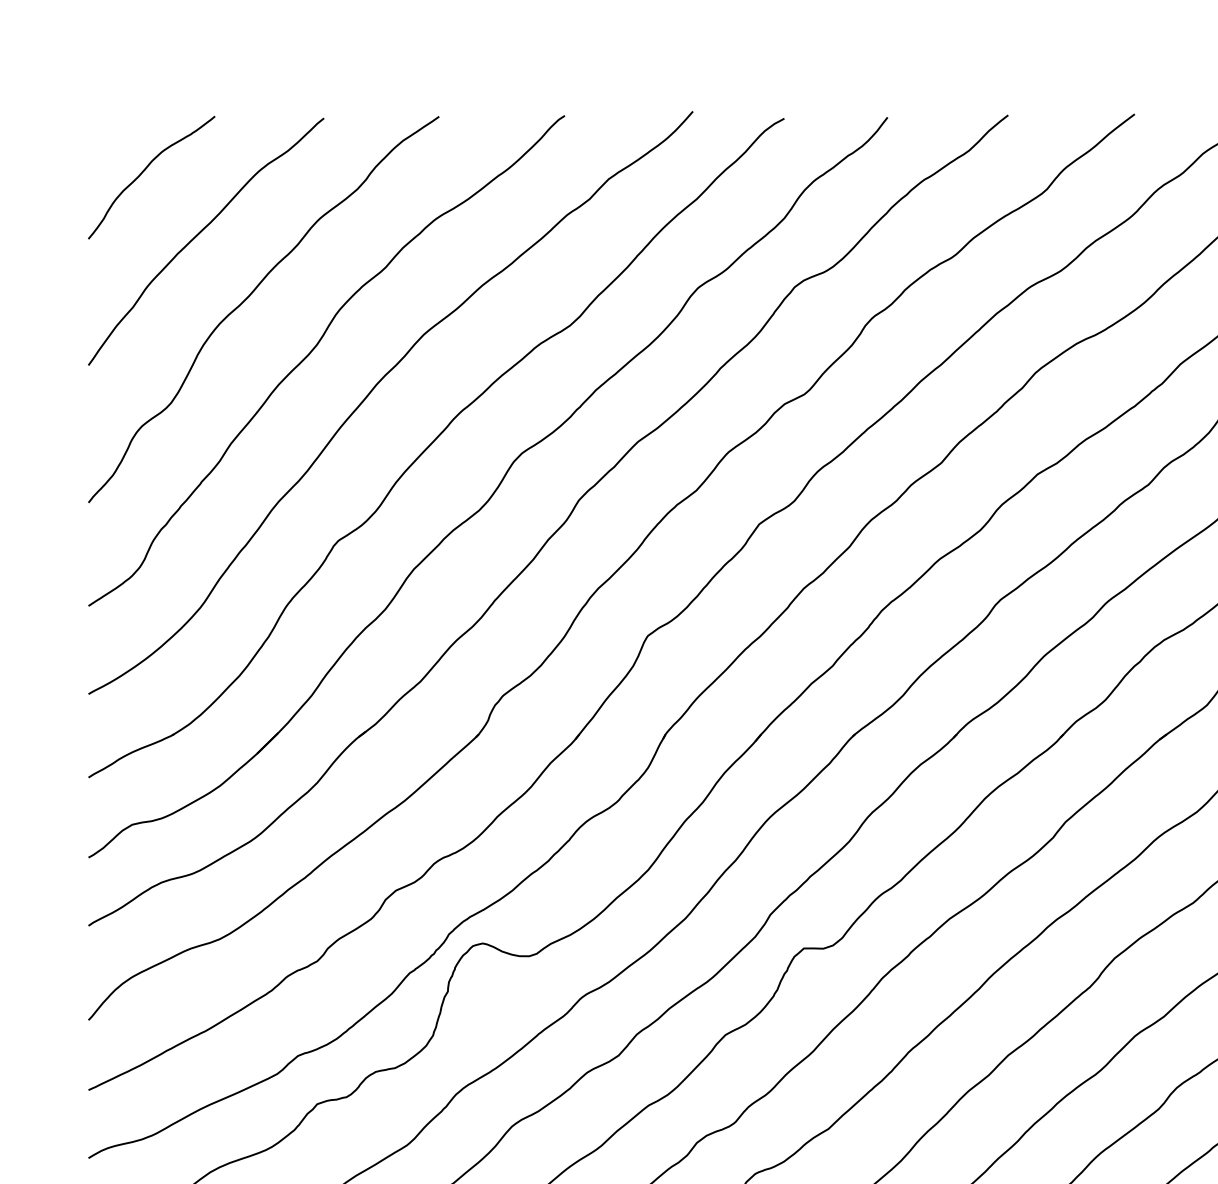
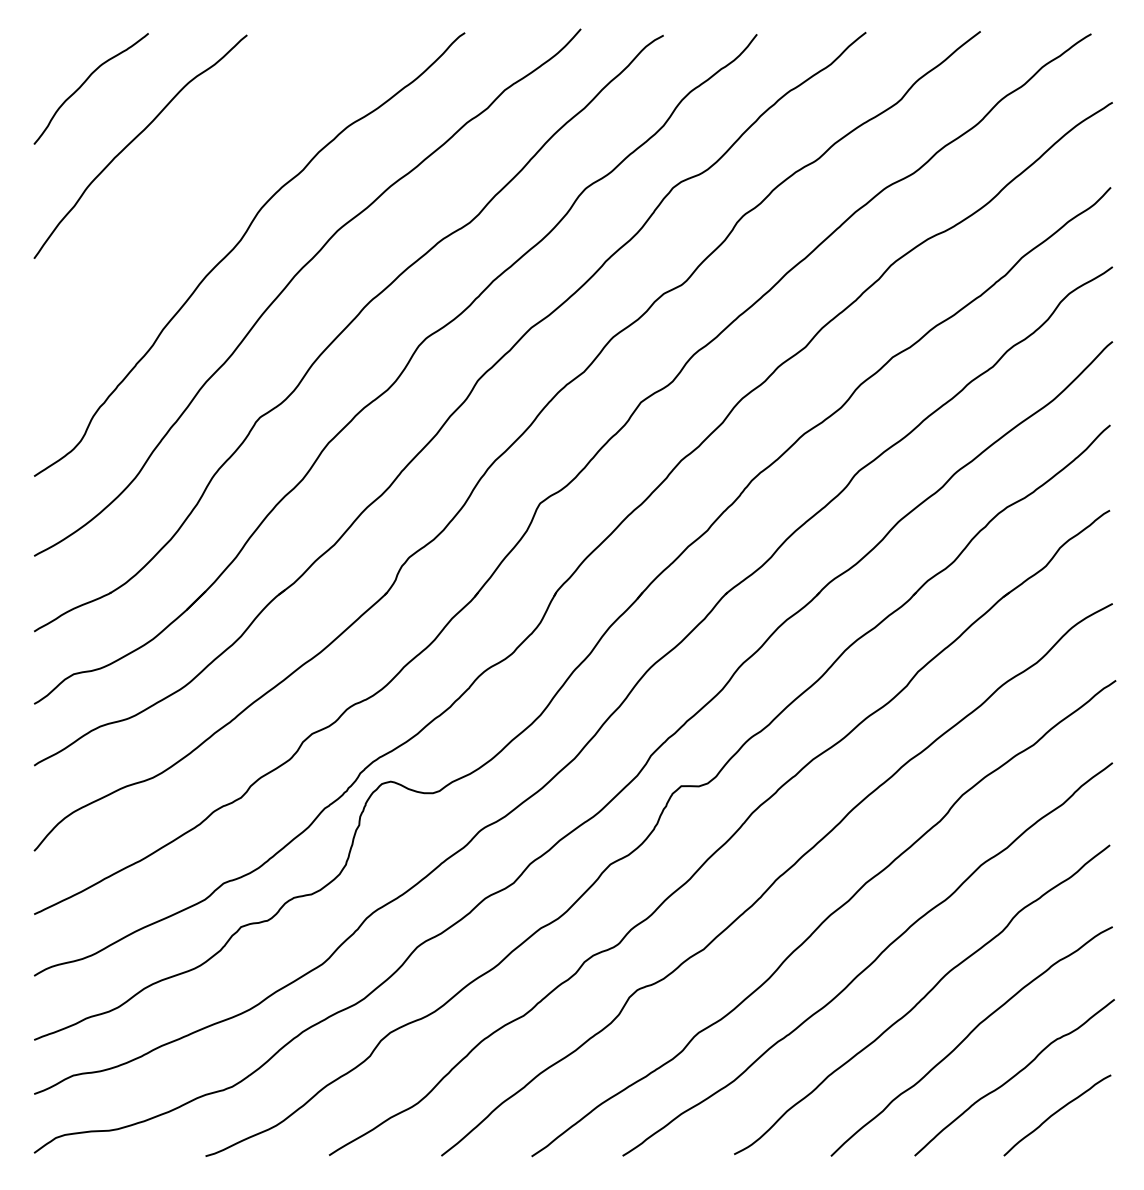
curve: (250, 296) -> (180, 196), removed

